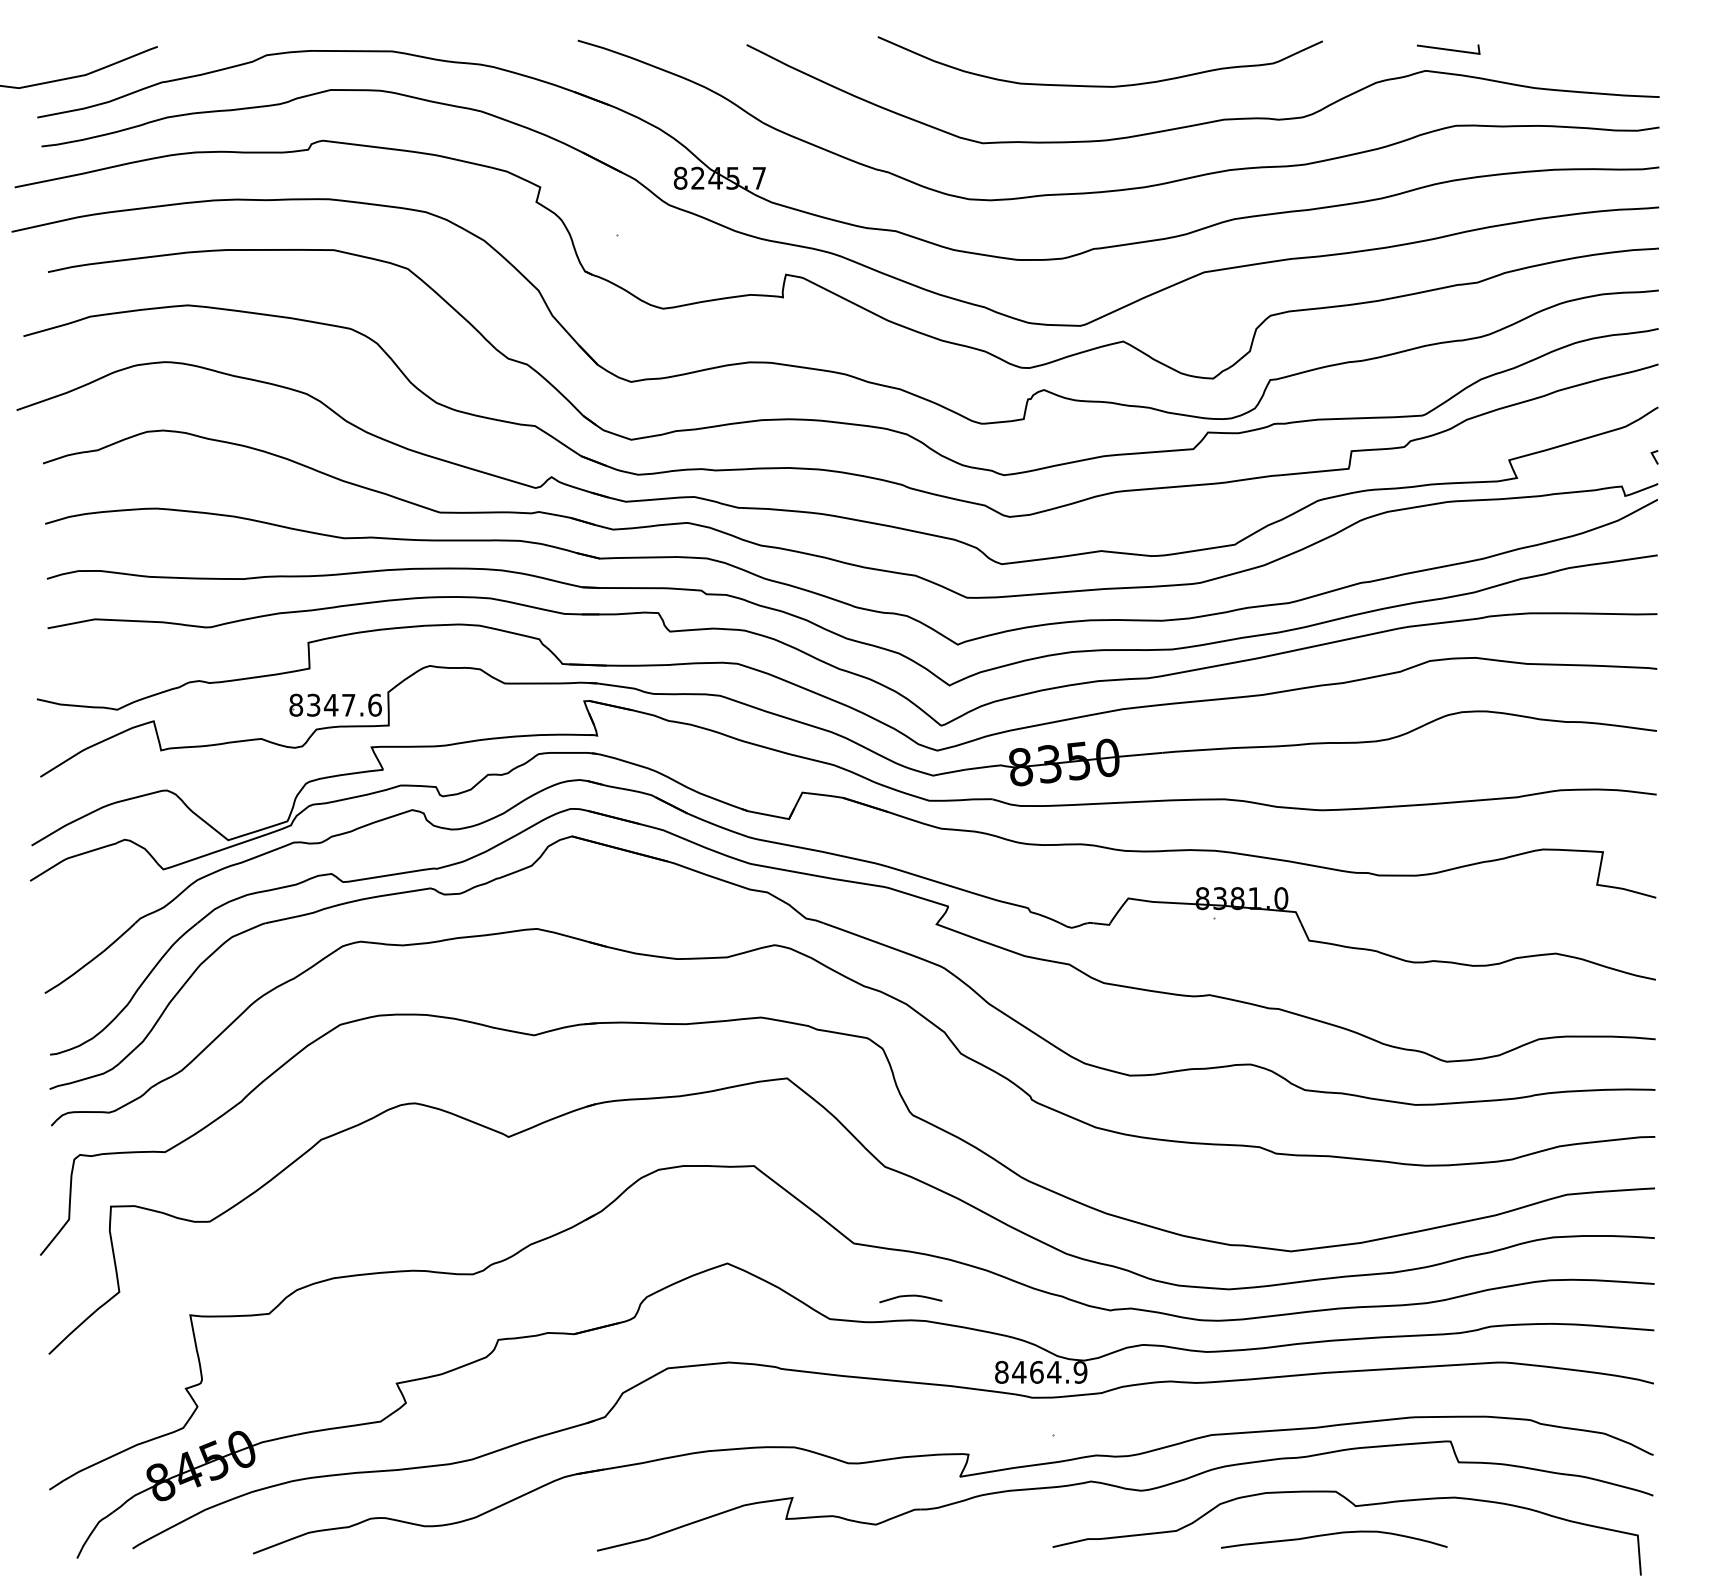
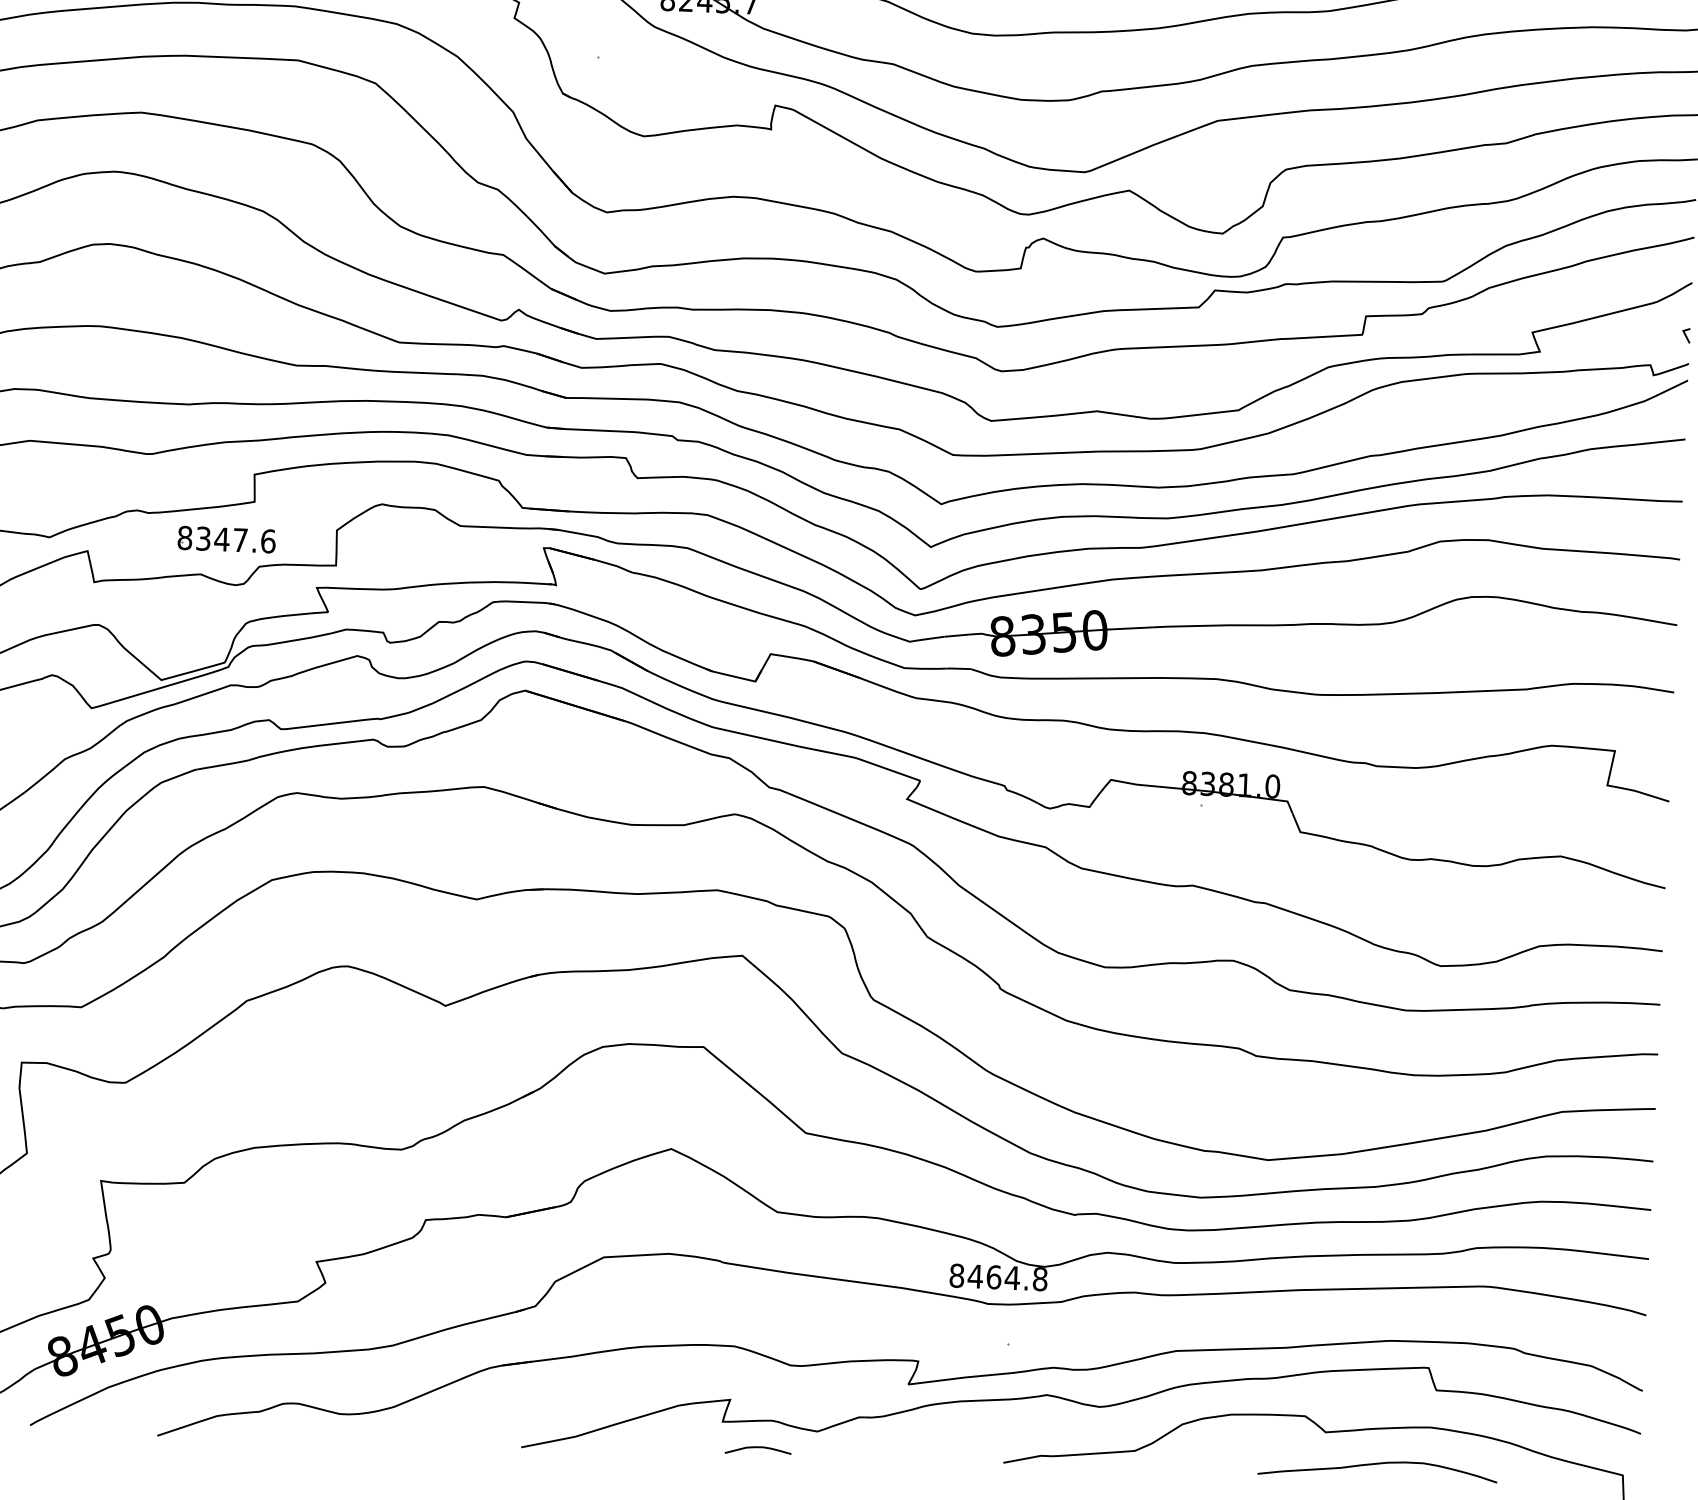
part: (335, 704) -> (226, 538), moved
curve: (910, 1296) -> (757, 1448), moved
text: (1080, 1372) -> (1040, 1279), 8464.9 -> 8464.8
curve: (1334, 1534) -> (1378, 1464), moved

